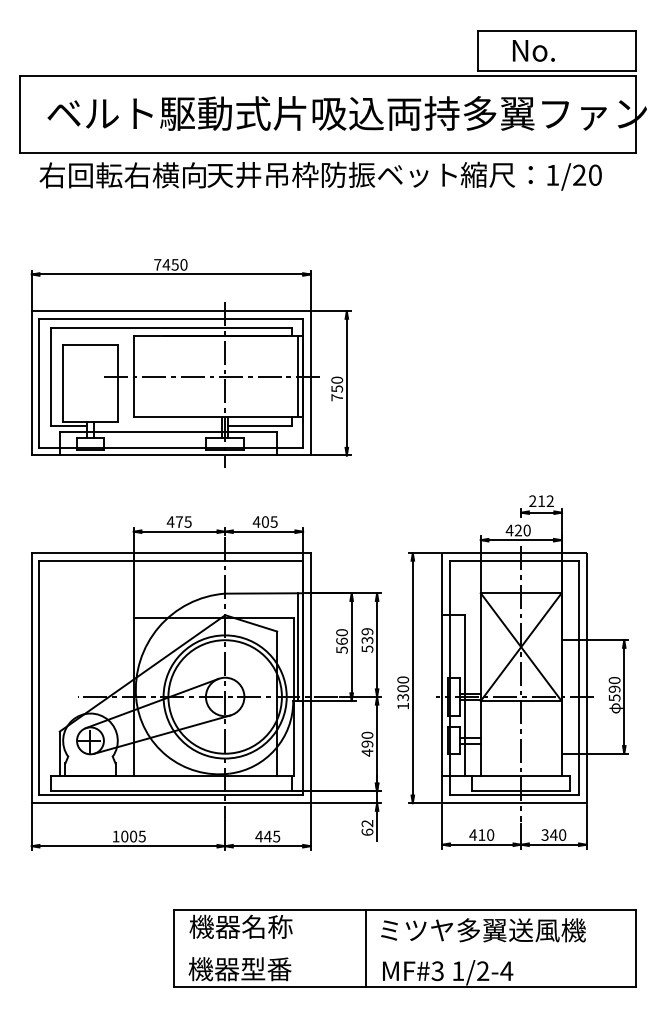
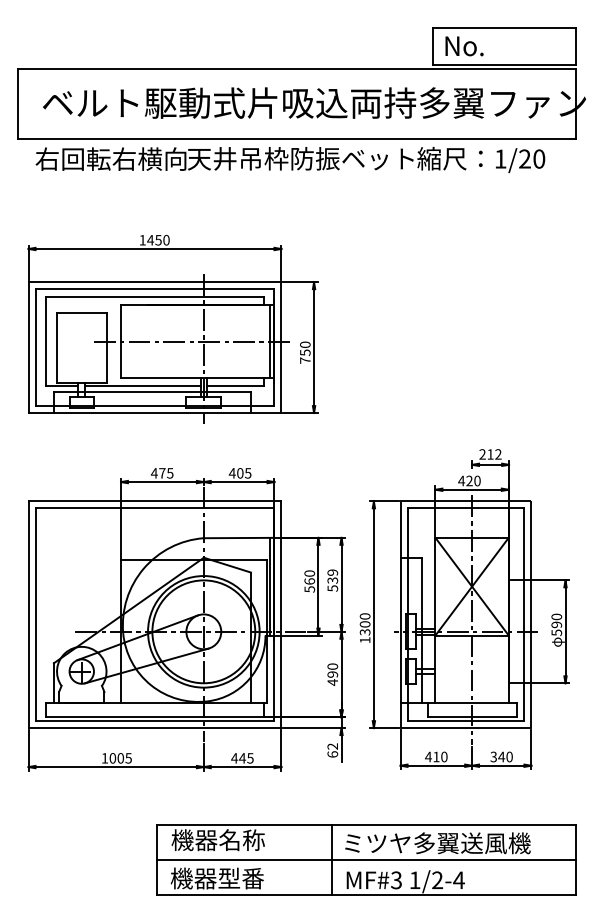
text: (533, 50) -> (464, 46), moved
text: (157, 264) -> (142, 239), 7450 -> 1450
line: (158, 425) -> (143, 385), added
line: (404, 948) -> (366, 859), added

